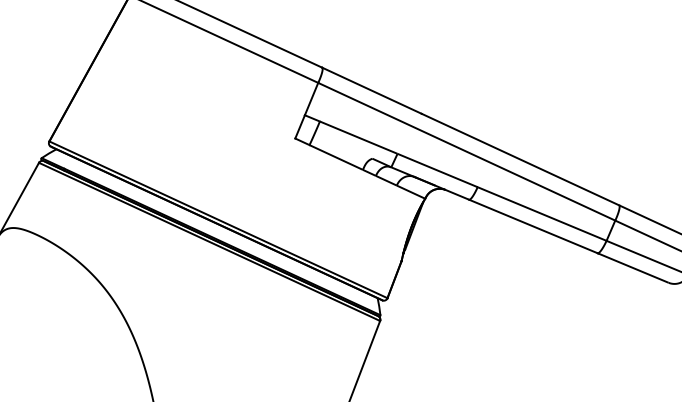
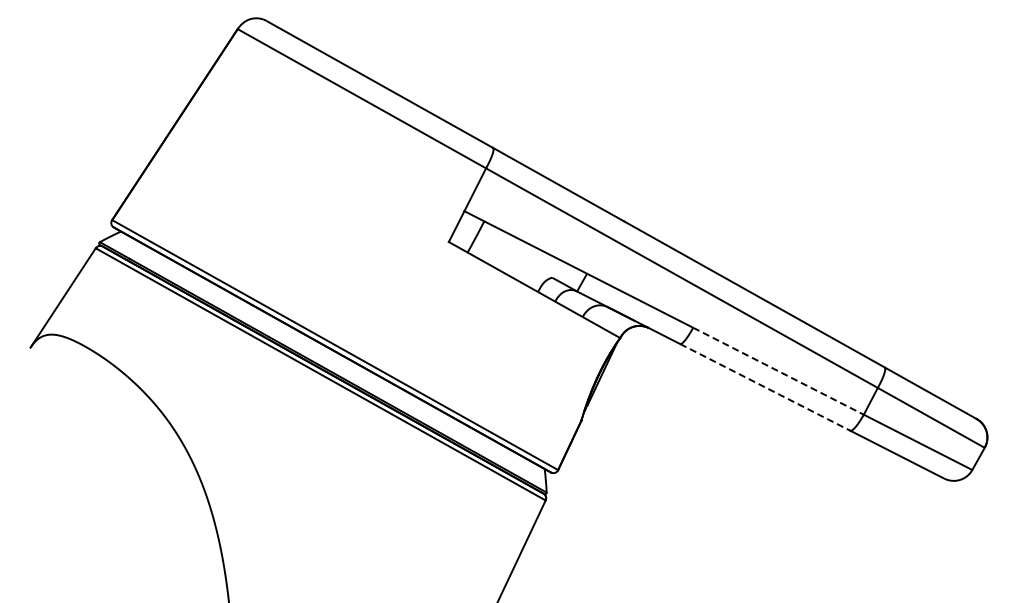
line: (542, 214) -> (778, 371), solid -> dashed
line: (533, 226) -> (765, 387), solid -> dashed

